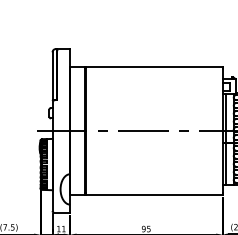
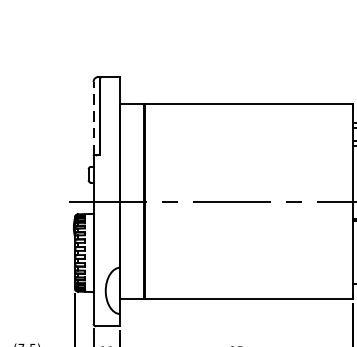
line: (52, 75) -> (93, 117), solid -> dashed

